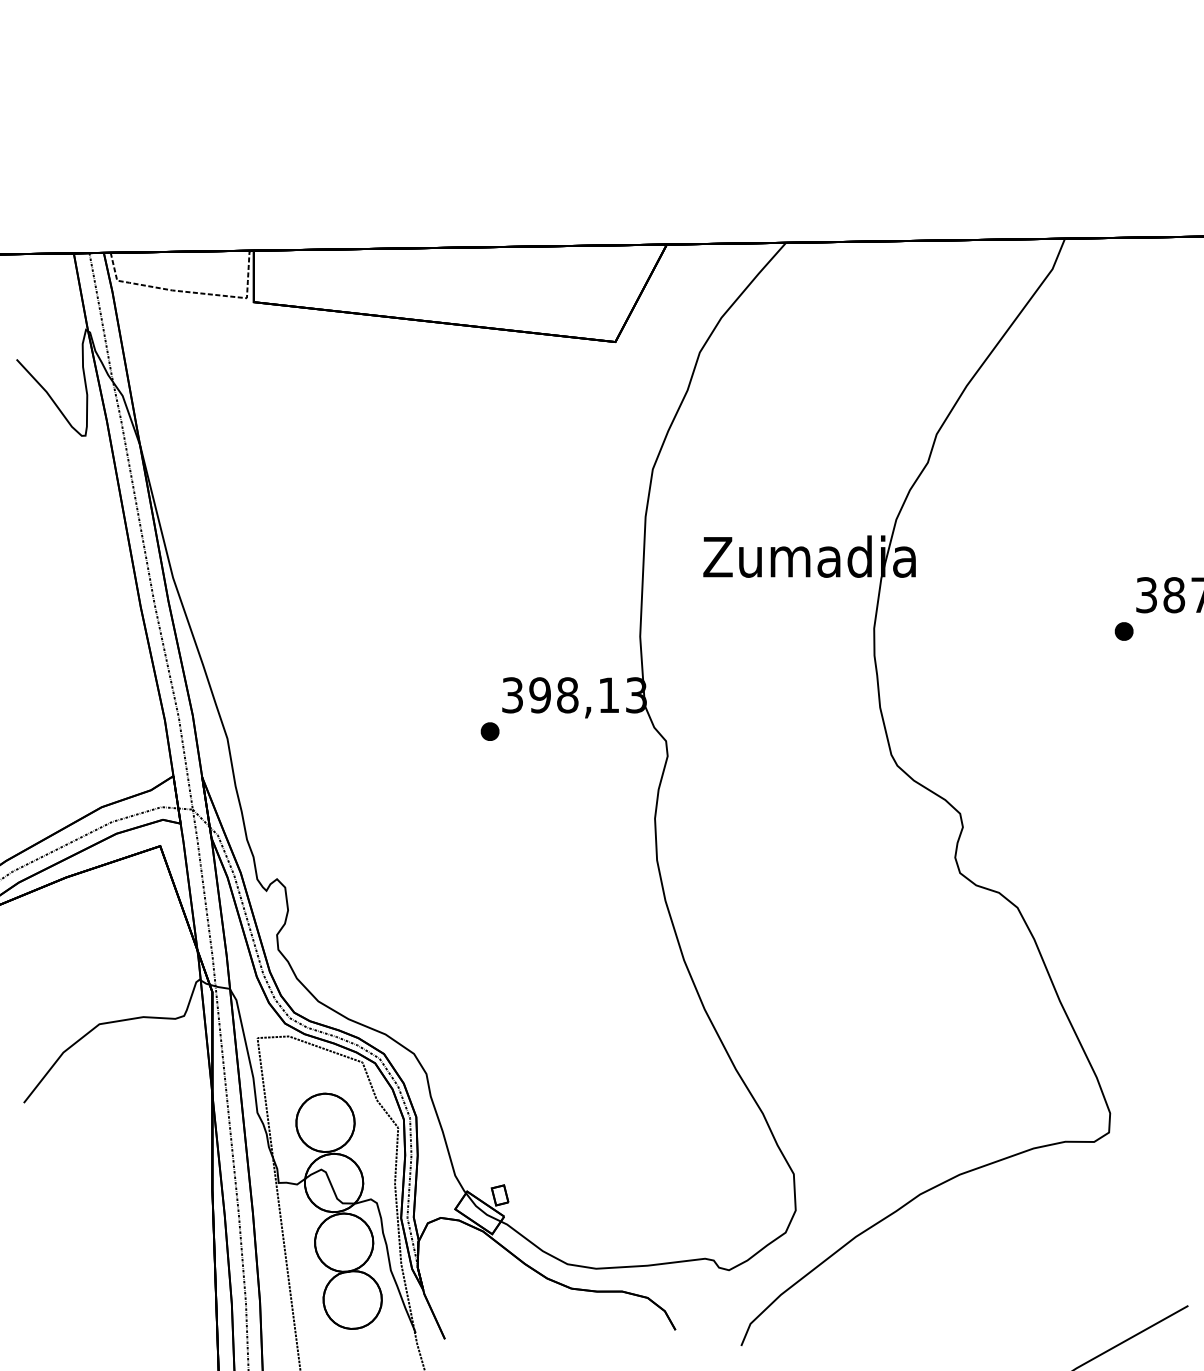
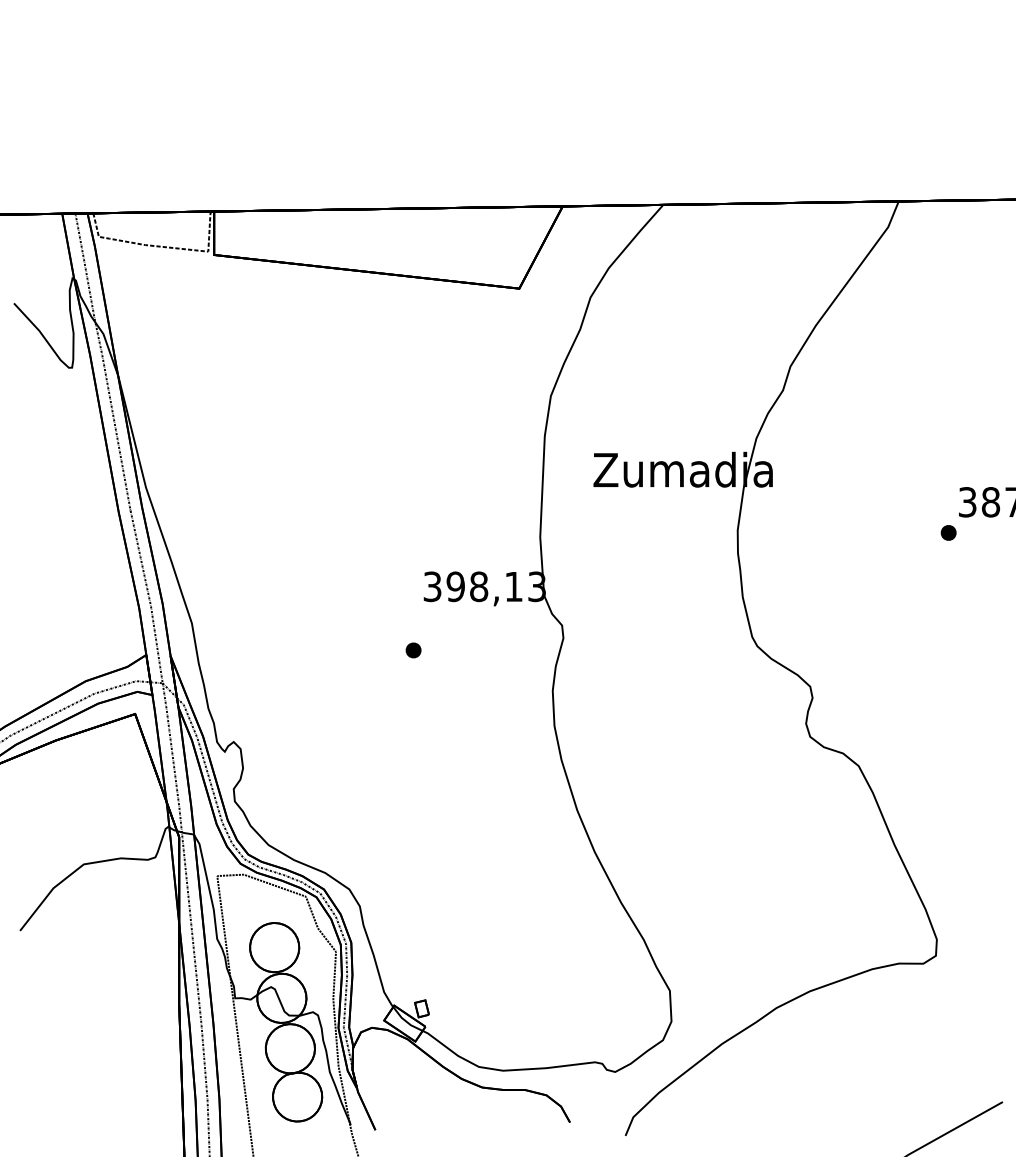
part: (490, 731) -> (413, 650), moved

